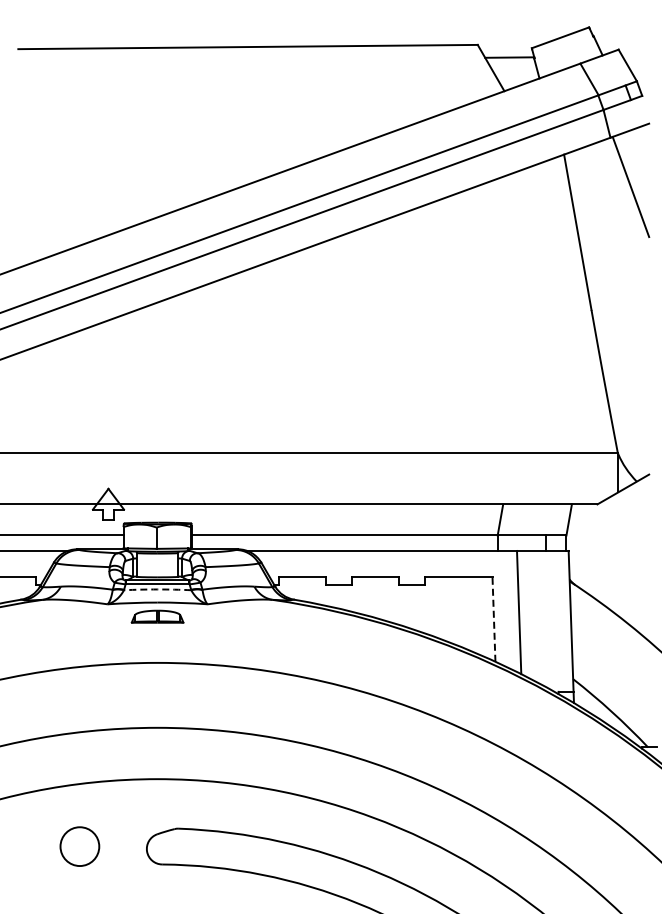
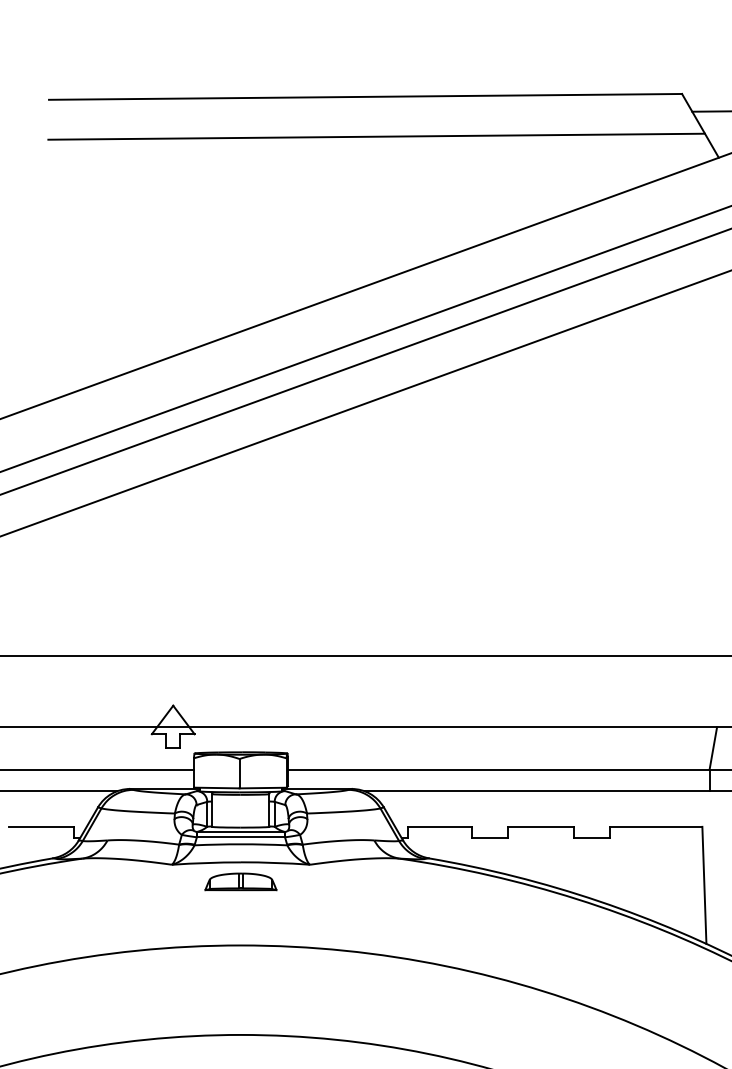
line: (255, 75) -> (375, 136), added
arc: (157, 589) -> (240, 844), dashed -> solid
line: (493, 618) -> (703, 884), dashed -> solid

